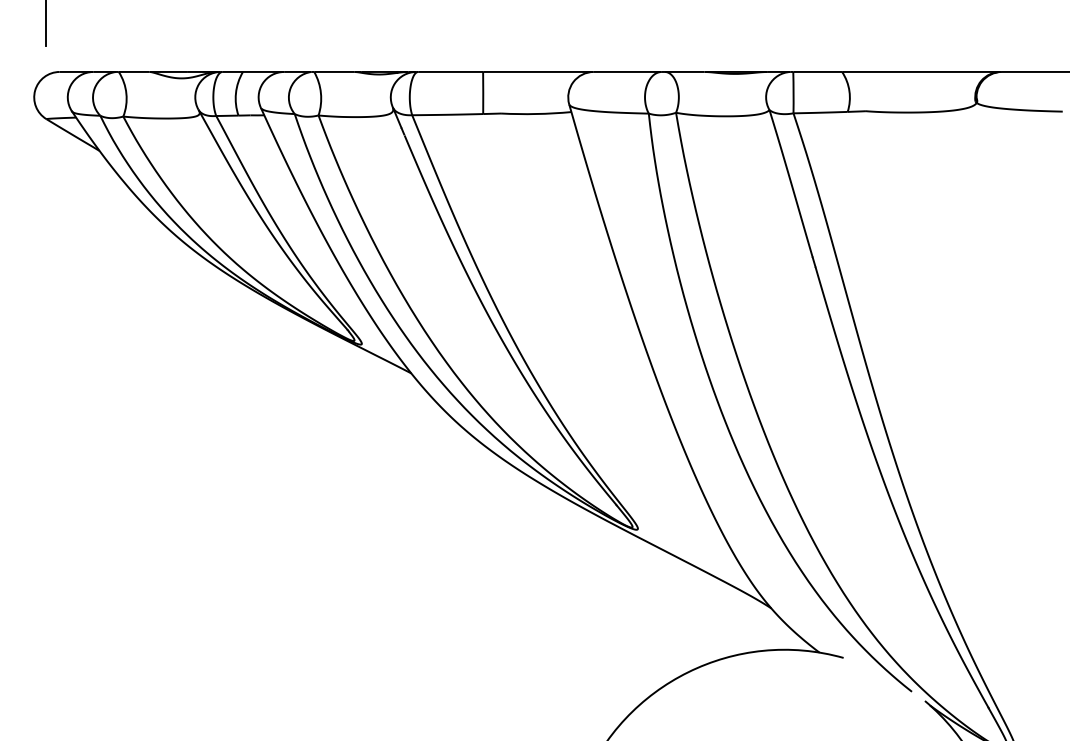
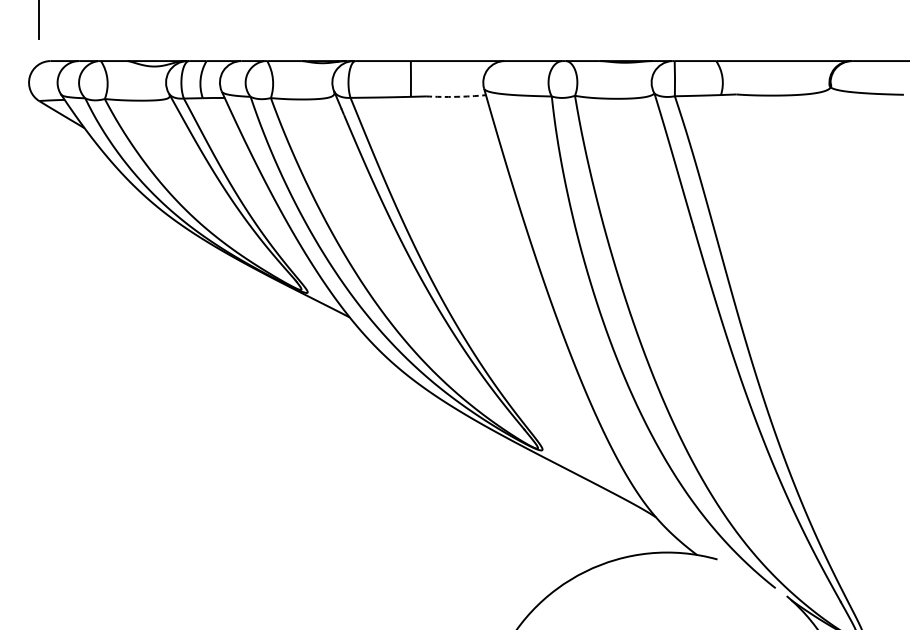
arc: (536, 114) -> (456, 97), solid -> dashed

